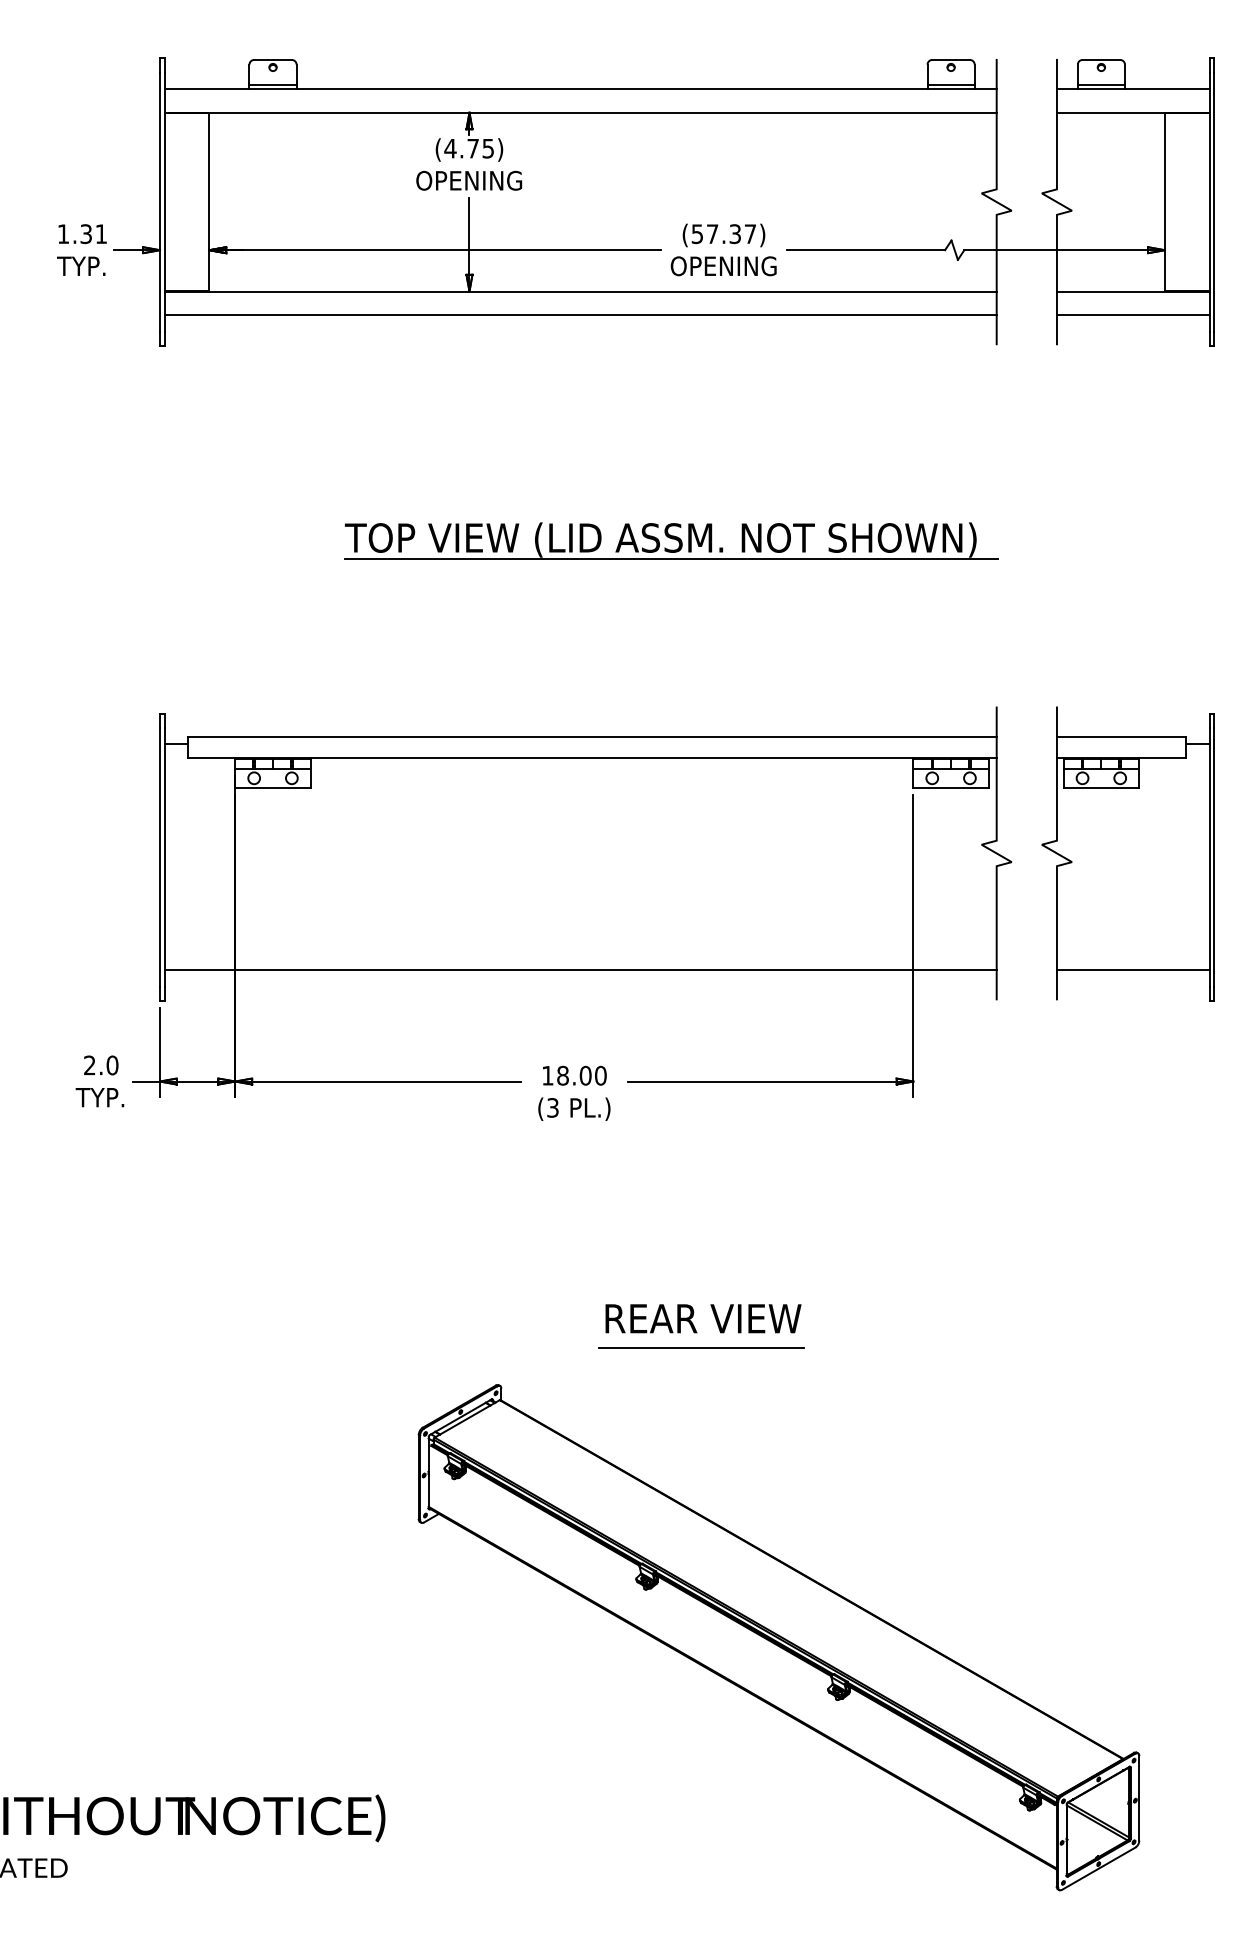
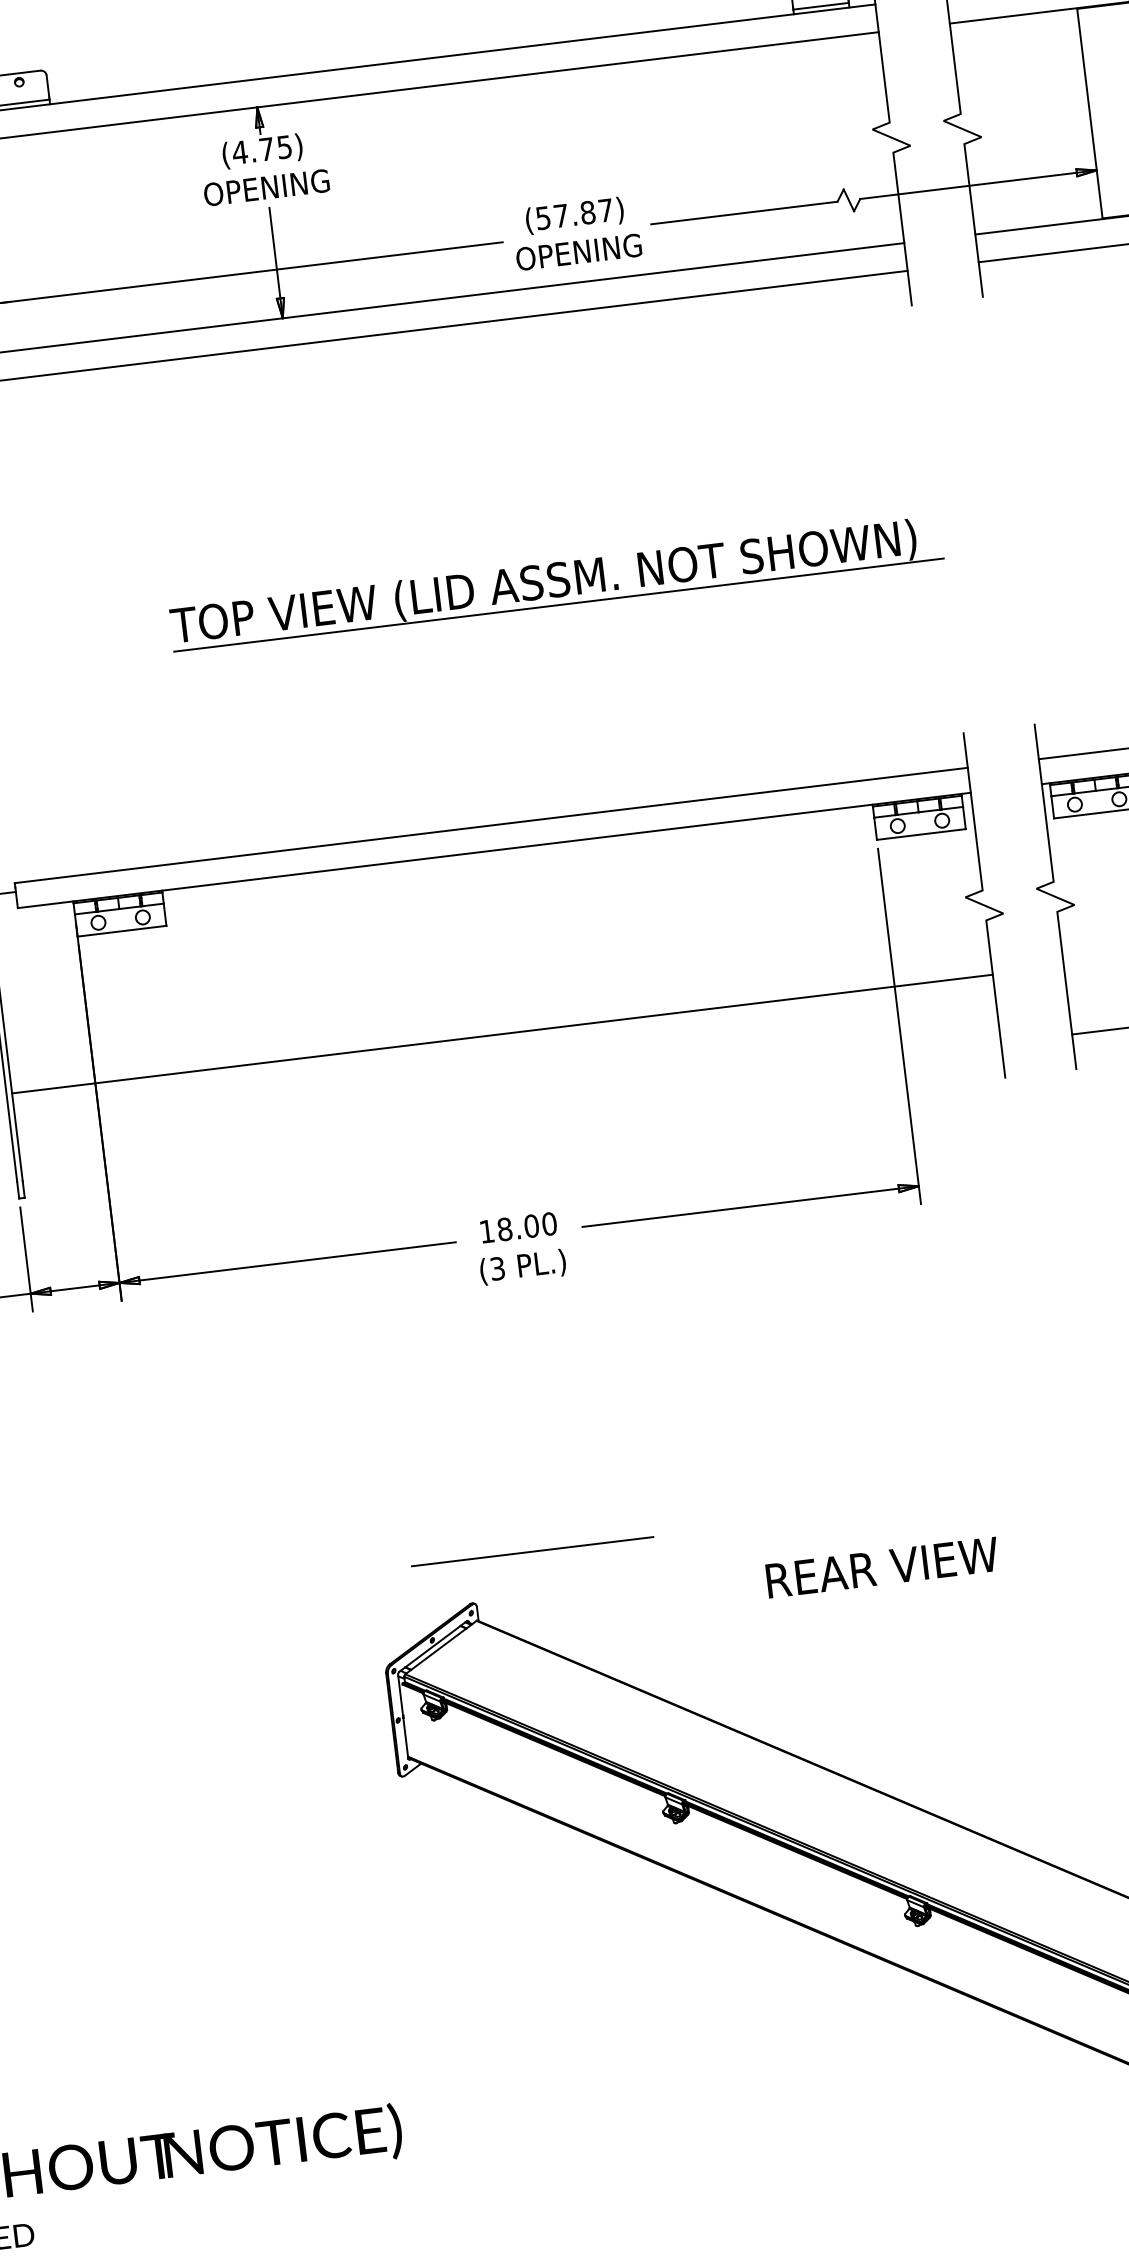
text: (735, 234) -> (588, 213), (57.37) -> (57.87)
line: (580, 970) -> (502, 1034), moved
text: (703, 1318) -> (882, 1567), moved
line: (701, 1347) -> (532, 1551), moved

